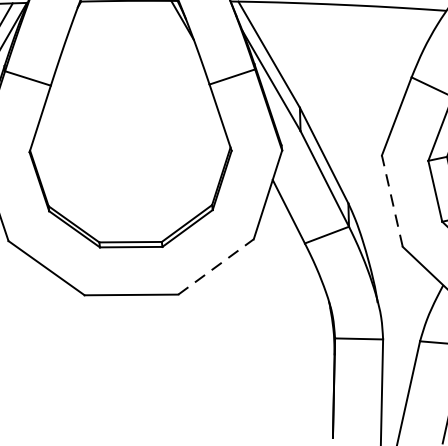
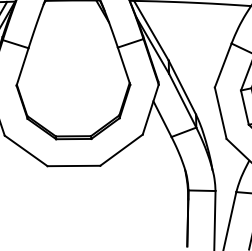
line: (391, 199) -> (220, 112), dashed -> solid
line: (216, 265) -> (121, 149), dashed -> solid

